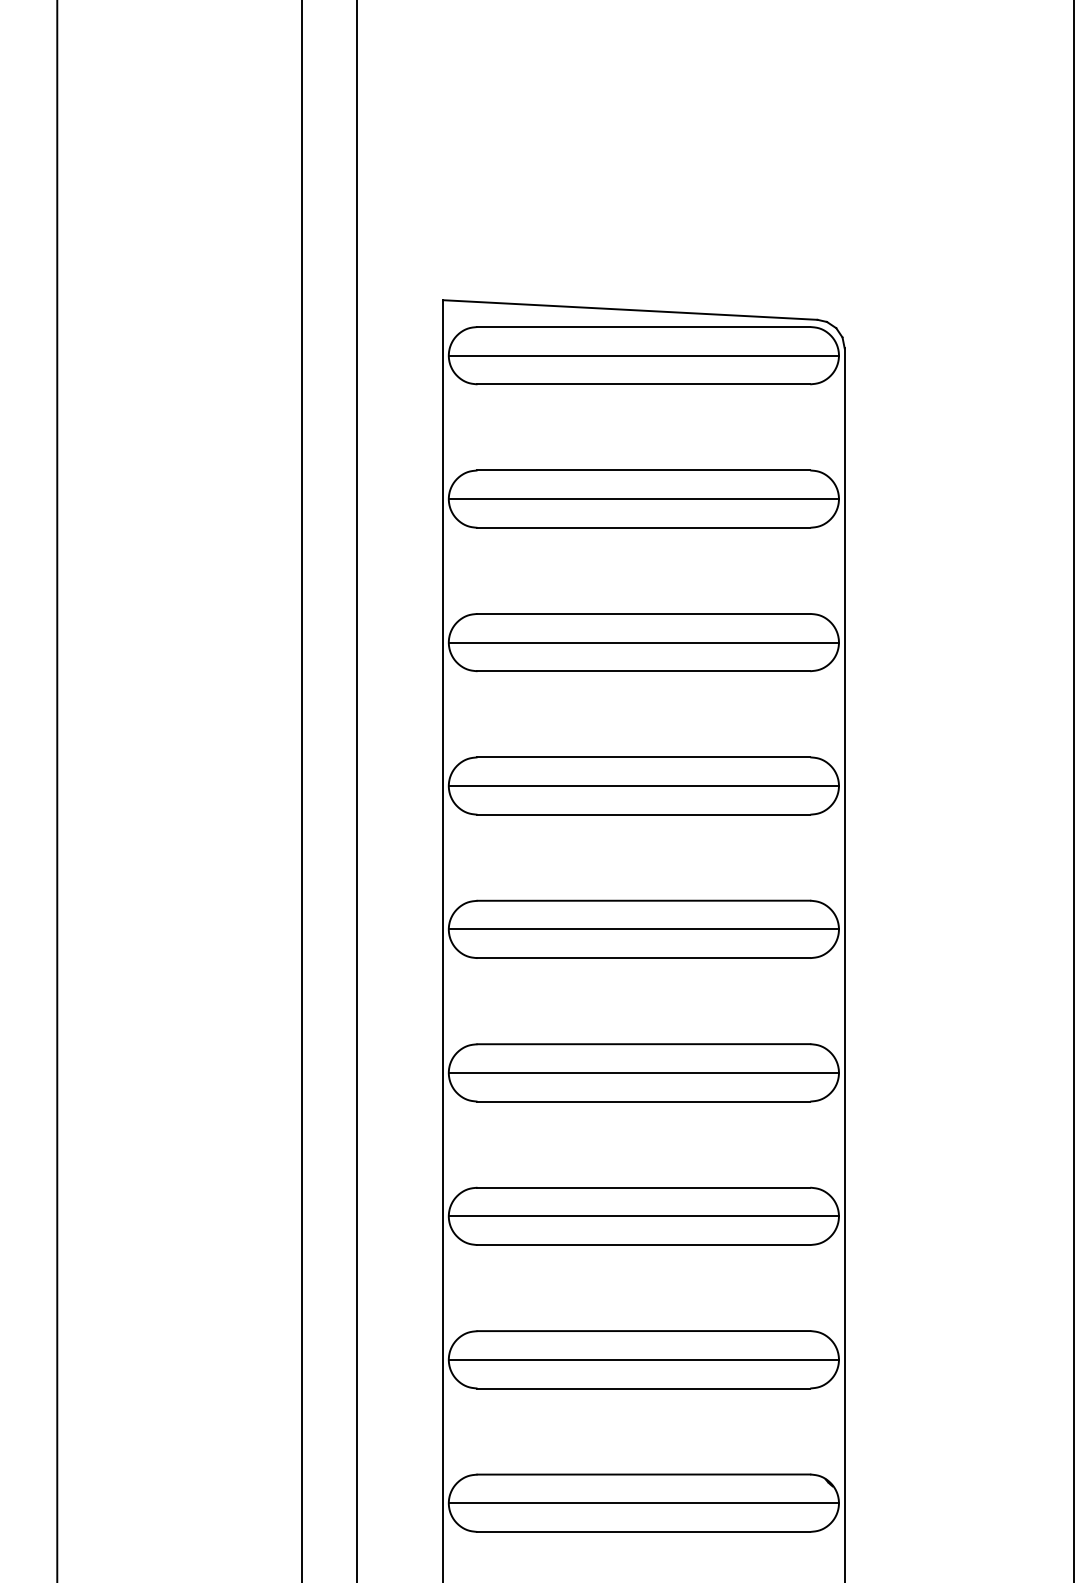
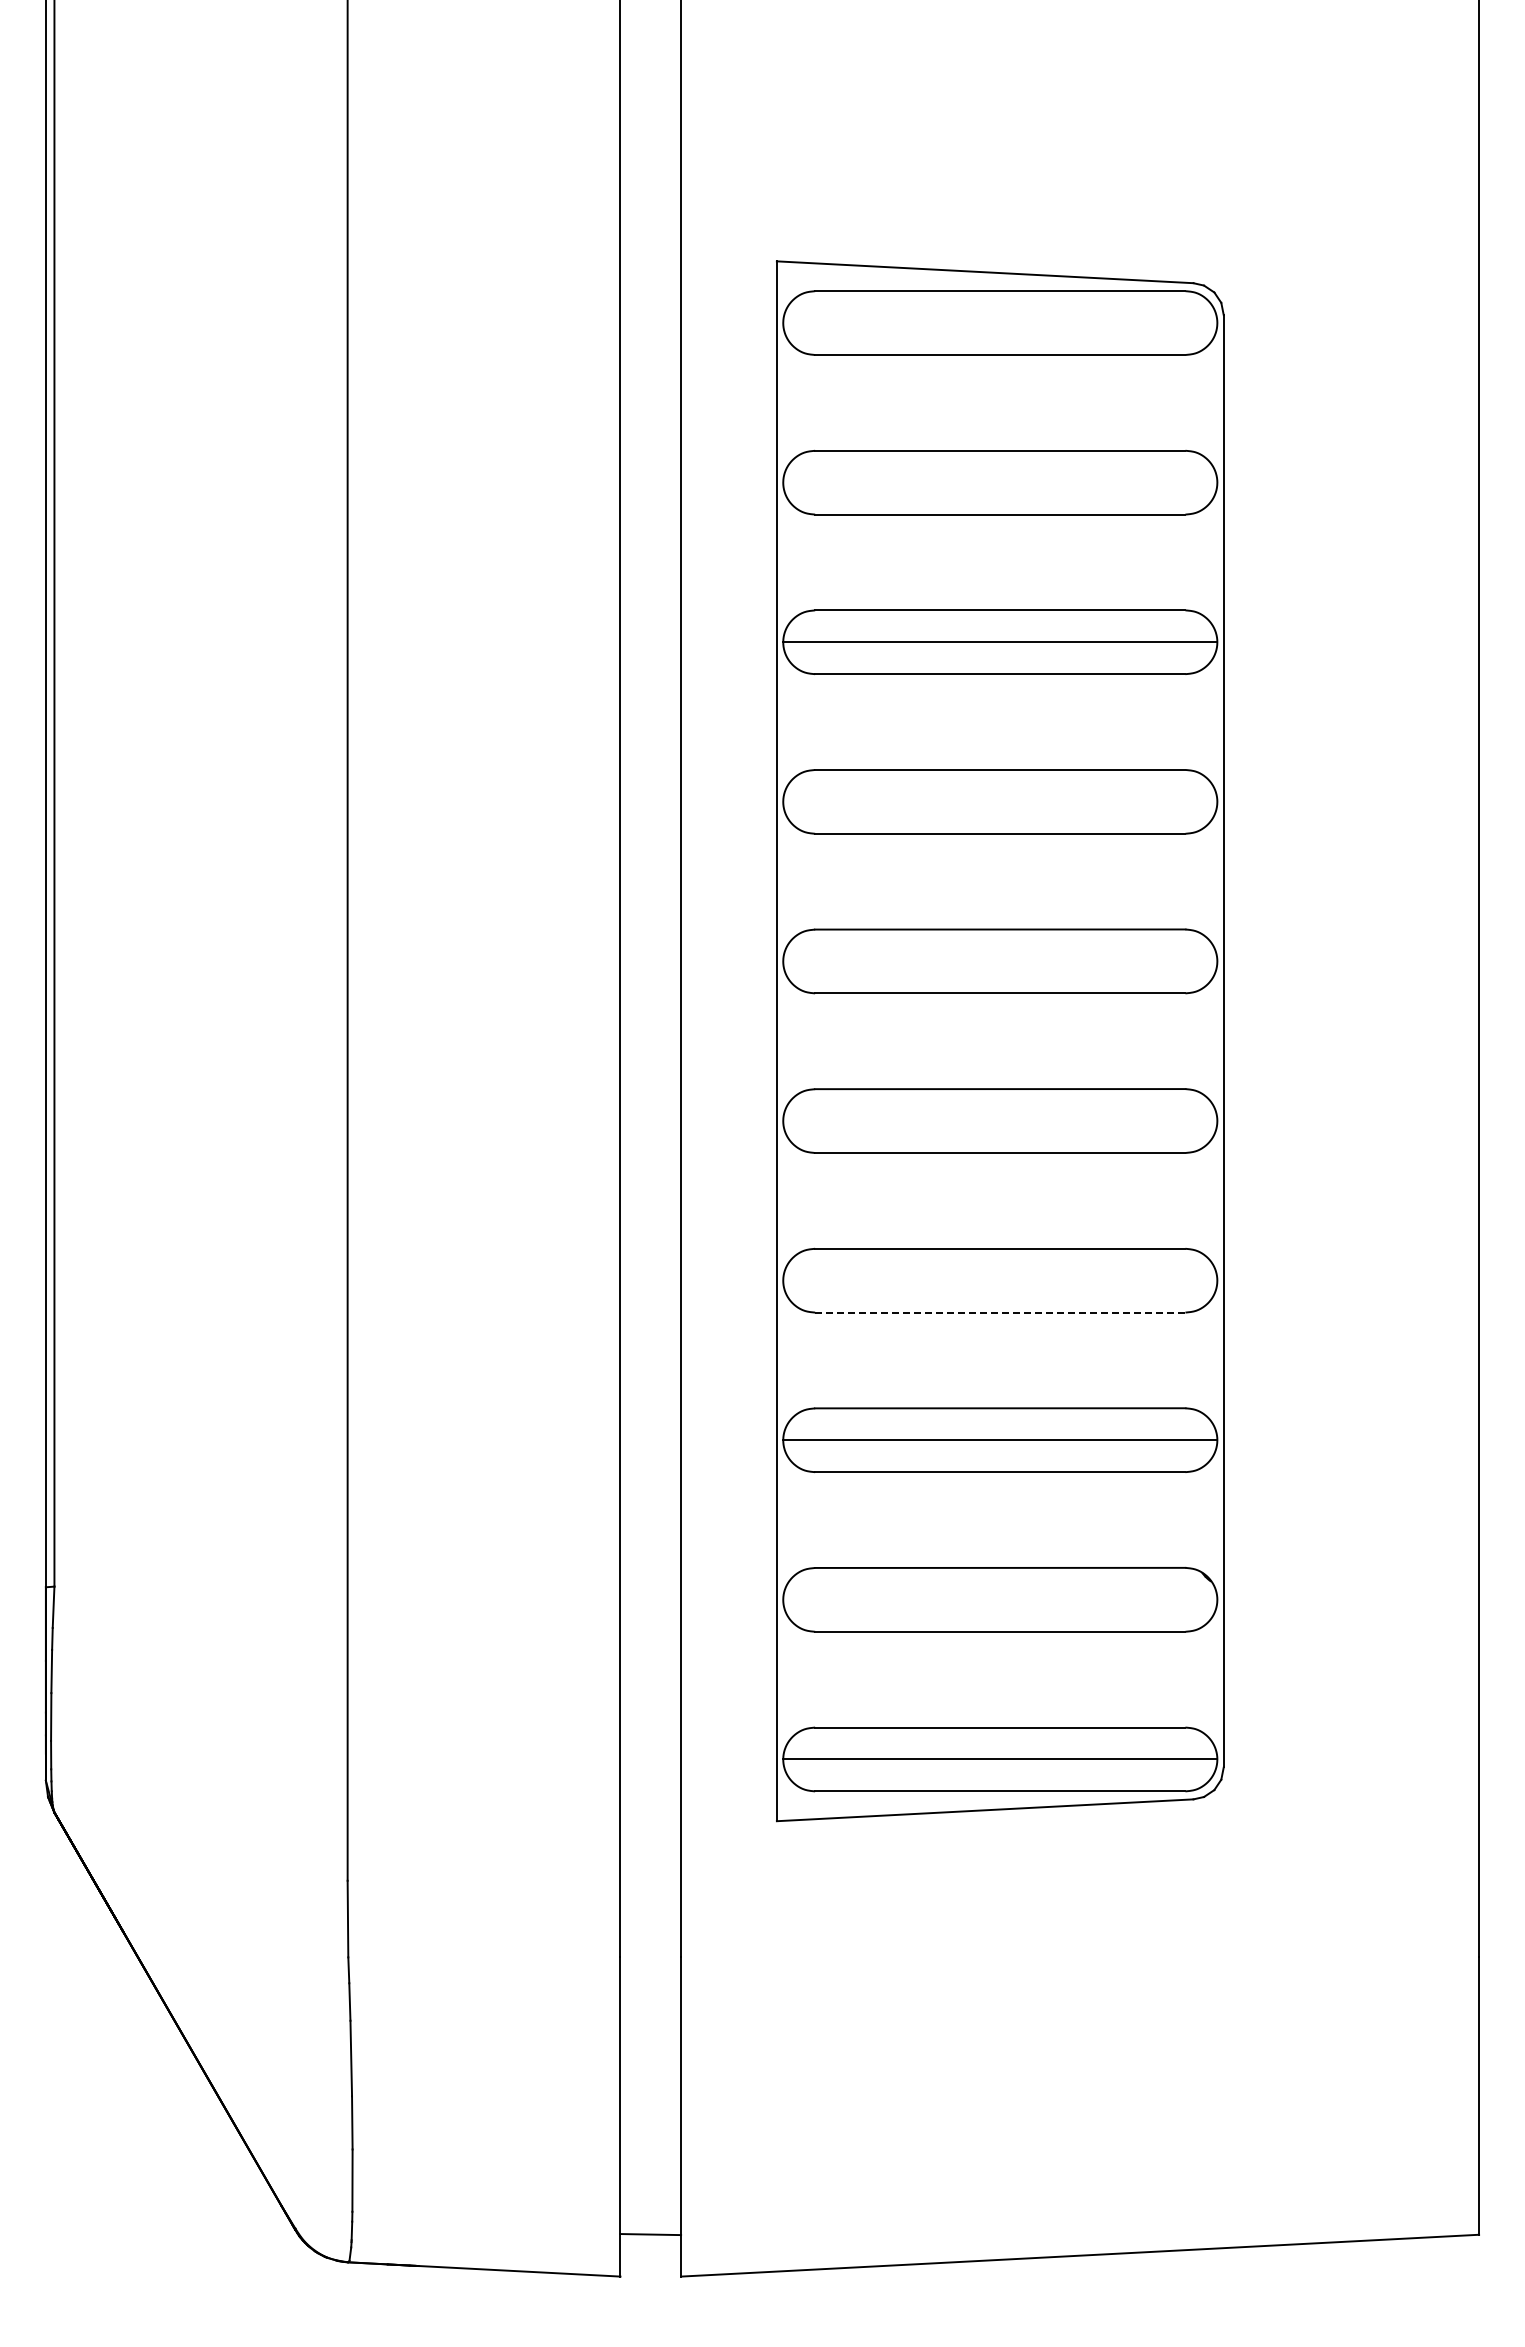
line: (644, 356) -> (1000, 323), removed
line: (644, 498) -> (1000, 482), removed
line: (644, 785) -> (1000, 801), removed
line: (644, 929) -> (1000, 961), removed
line: (644, 1073) -> (1000, 1121), removed
line: (644, 1216) -> (1000, 1280), removed
line: (643, 1244) -> (999, 1312), solid -> dashed
line: (644, 1502) -> (1000, 1599), removed

